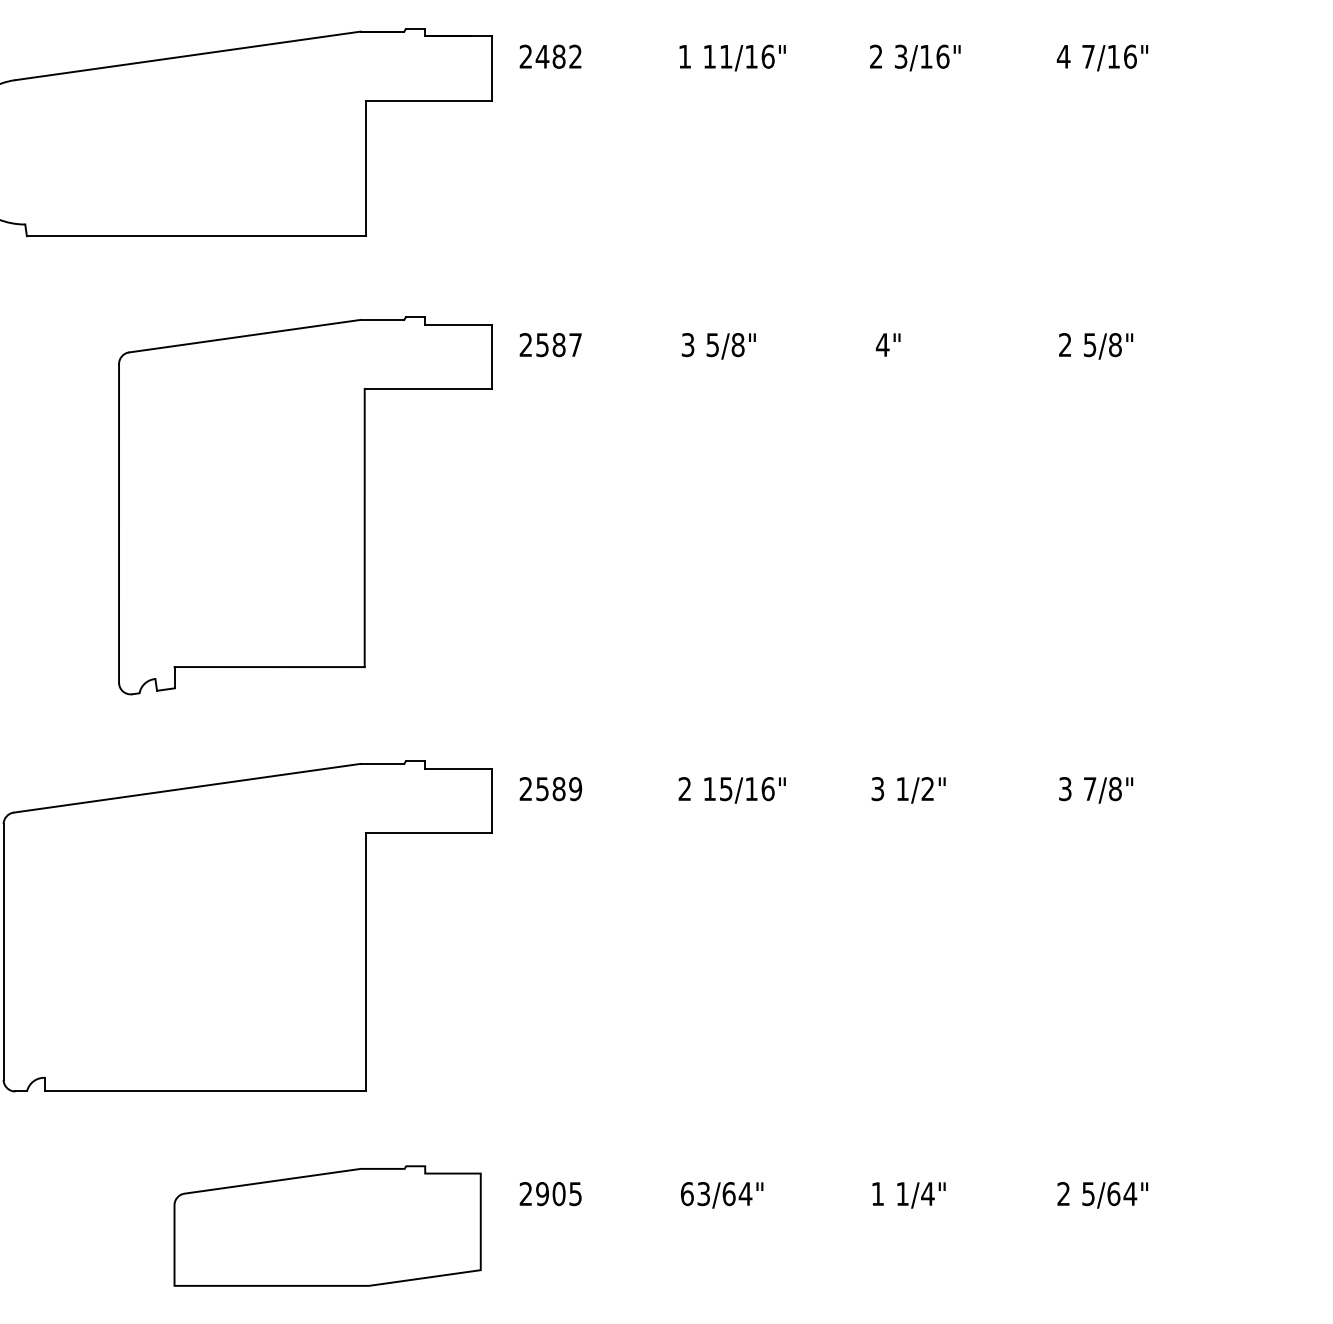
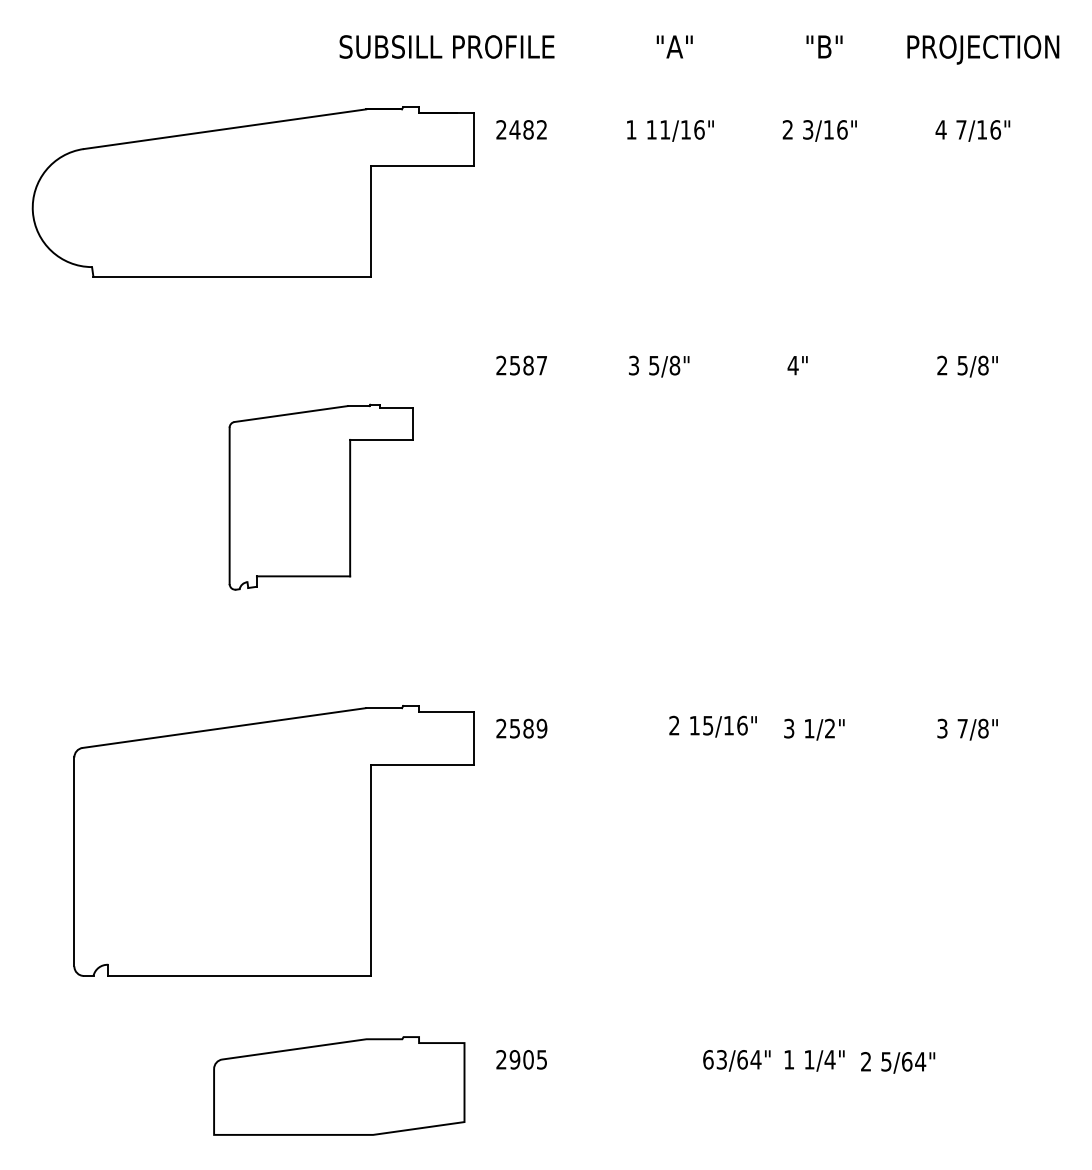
part: (304, 506) -> (320, 497), size x0.6
text: (731, 790) -> (712, 726), moved
text: (721, 1194) -> (736, 1060), moved
text: (1103, 1194) -> (898, 1062), moved

